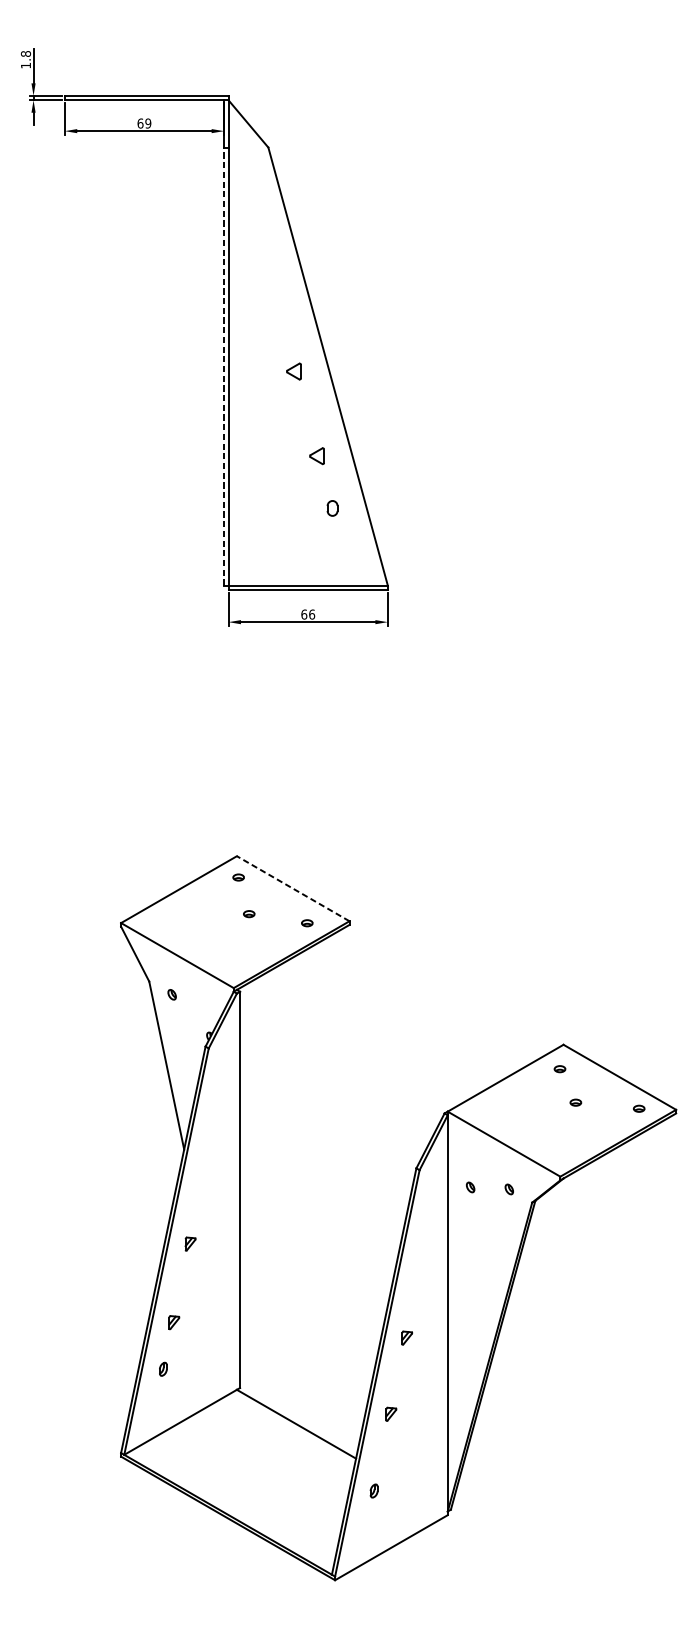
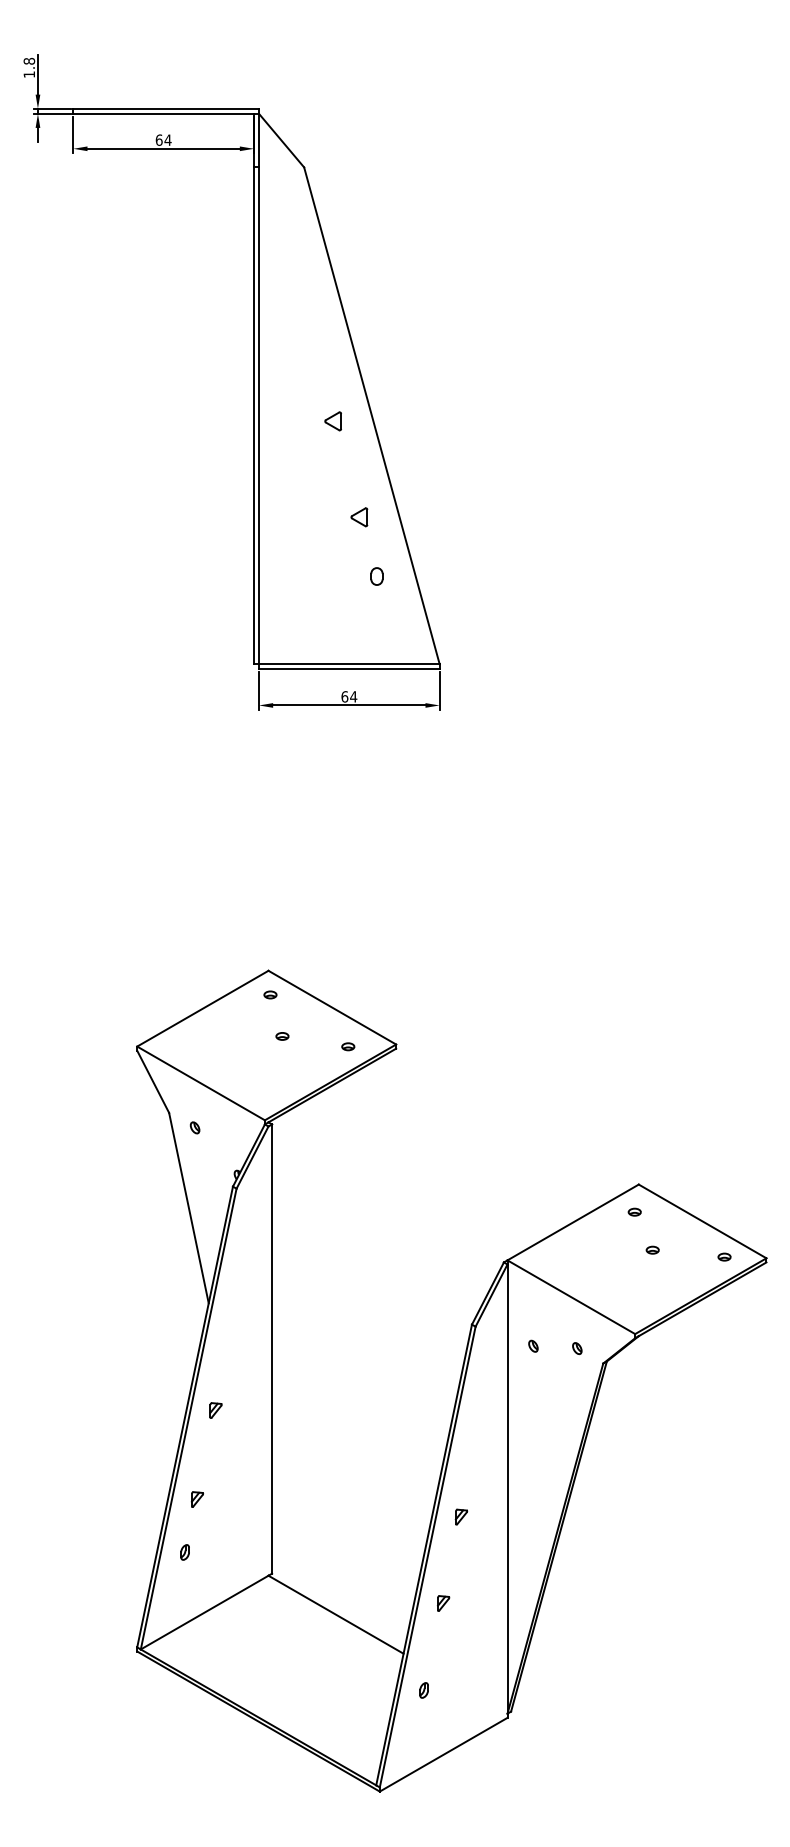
text: (147, 122) -> (167, 139), 69 -> 64
line: (223, 366) -> (253, 415), dashed -> solid
text: (311, 614) -> (353, 696), 66 -> 64
line: (293, 888) -> (332, 1007), dashed -> solid

